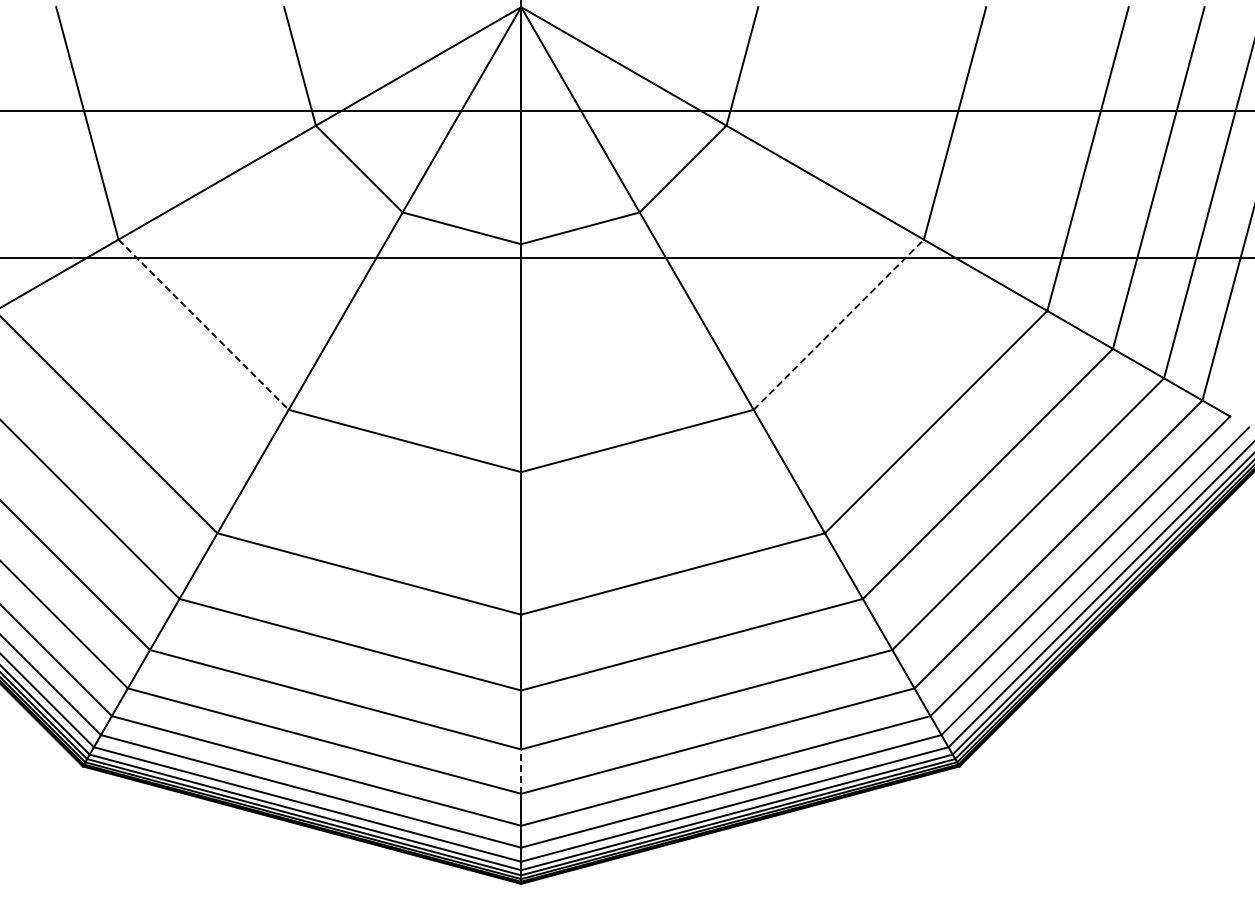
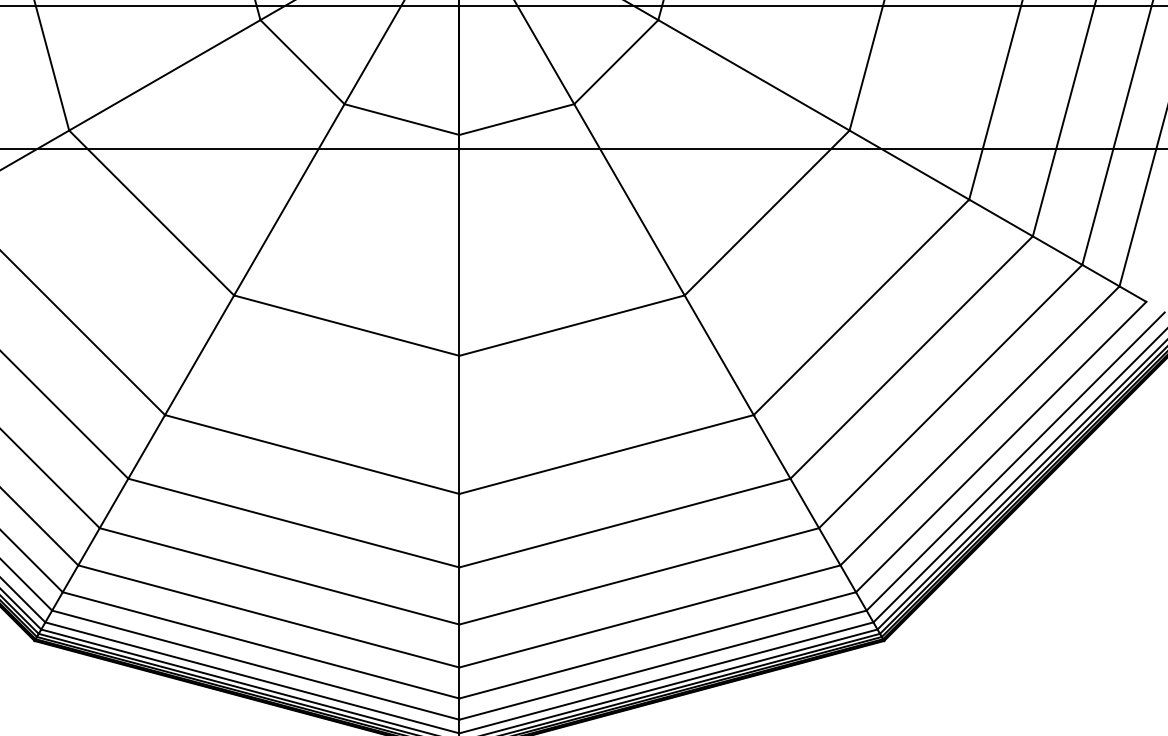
line: (839, 324) -> (767, 212), dashed -> solid
line: (203, 325) -> (151, 213), dashed -> solid
line: (521, 771) -> (459, 645), dashed -> solid

